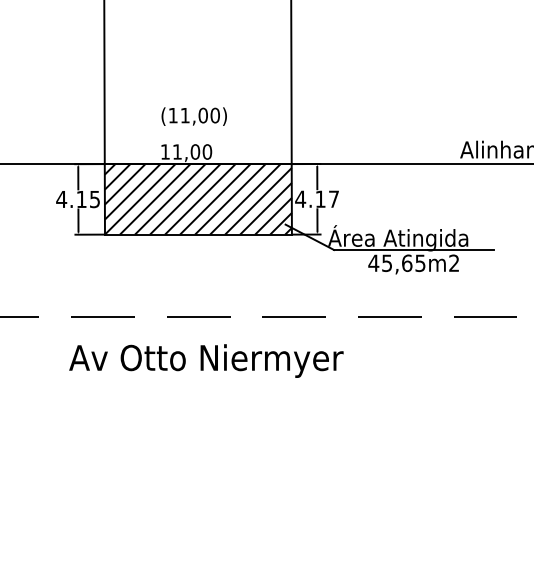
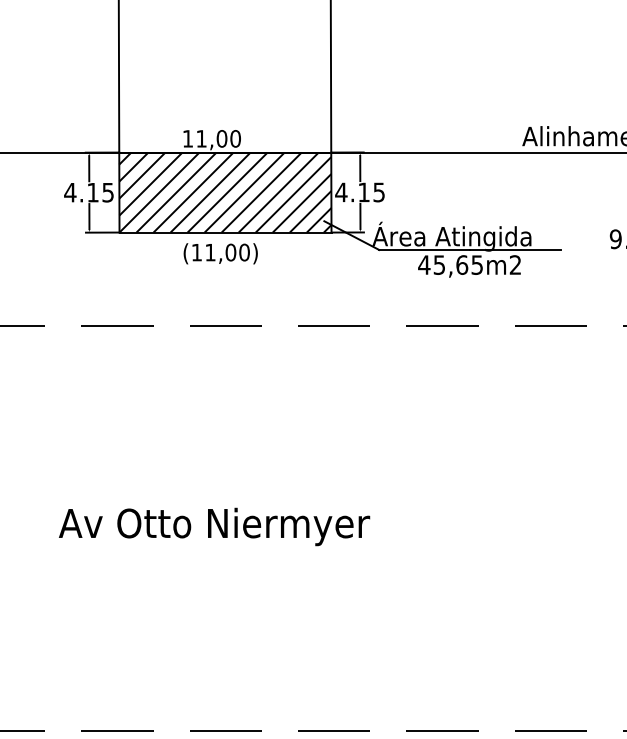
text: (194, 116) -> (220, 253), moved
text: (333, 199) -> (378, 192), 4.17 -> 4.15
text: (206, 360) -> (214, 526), moved

